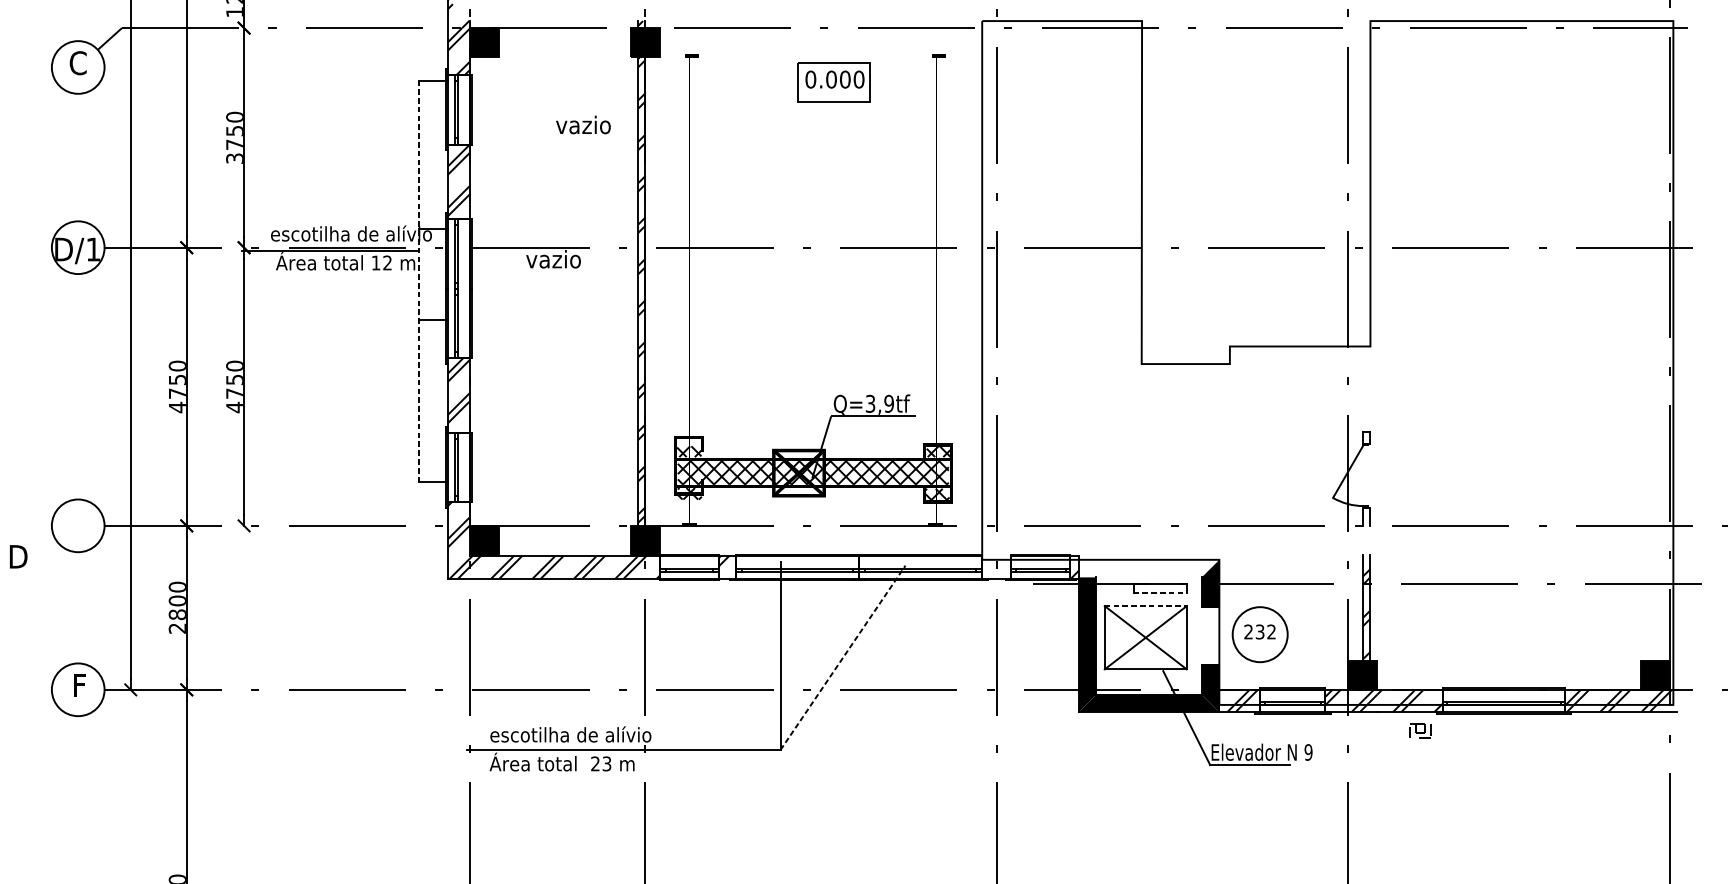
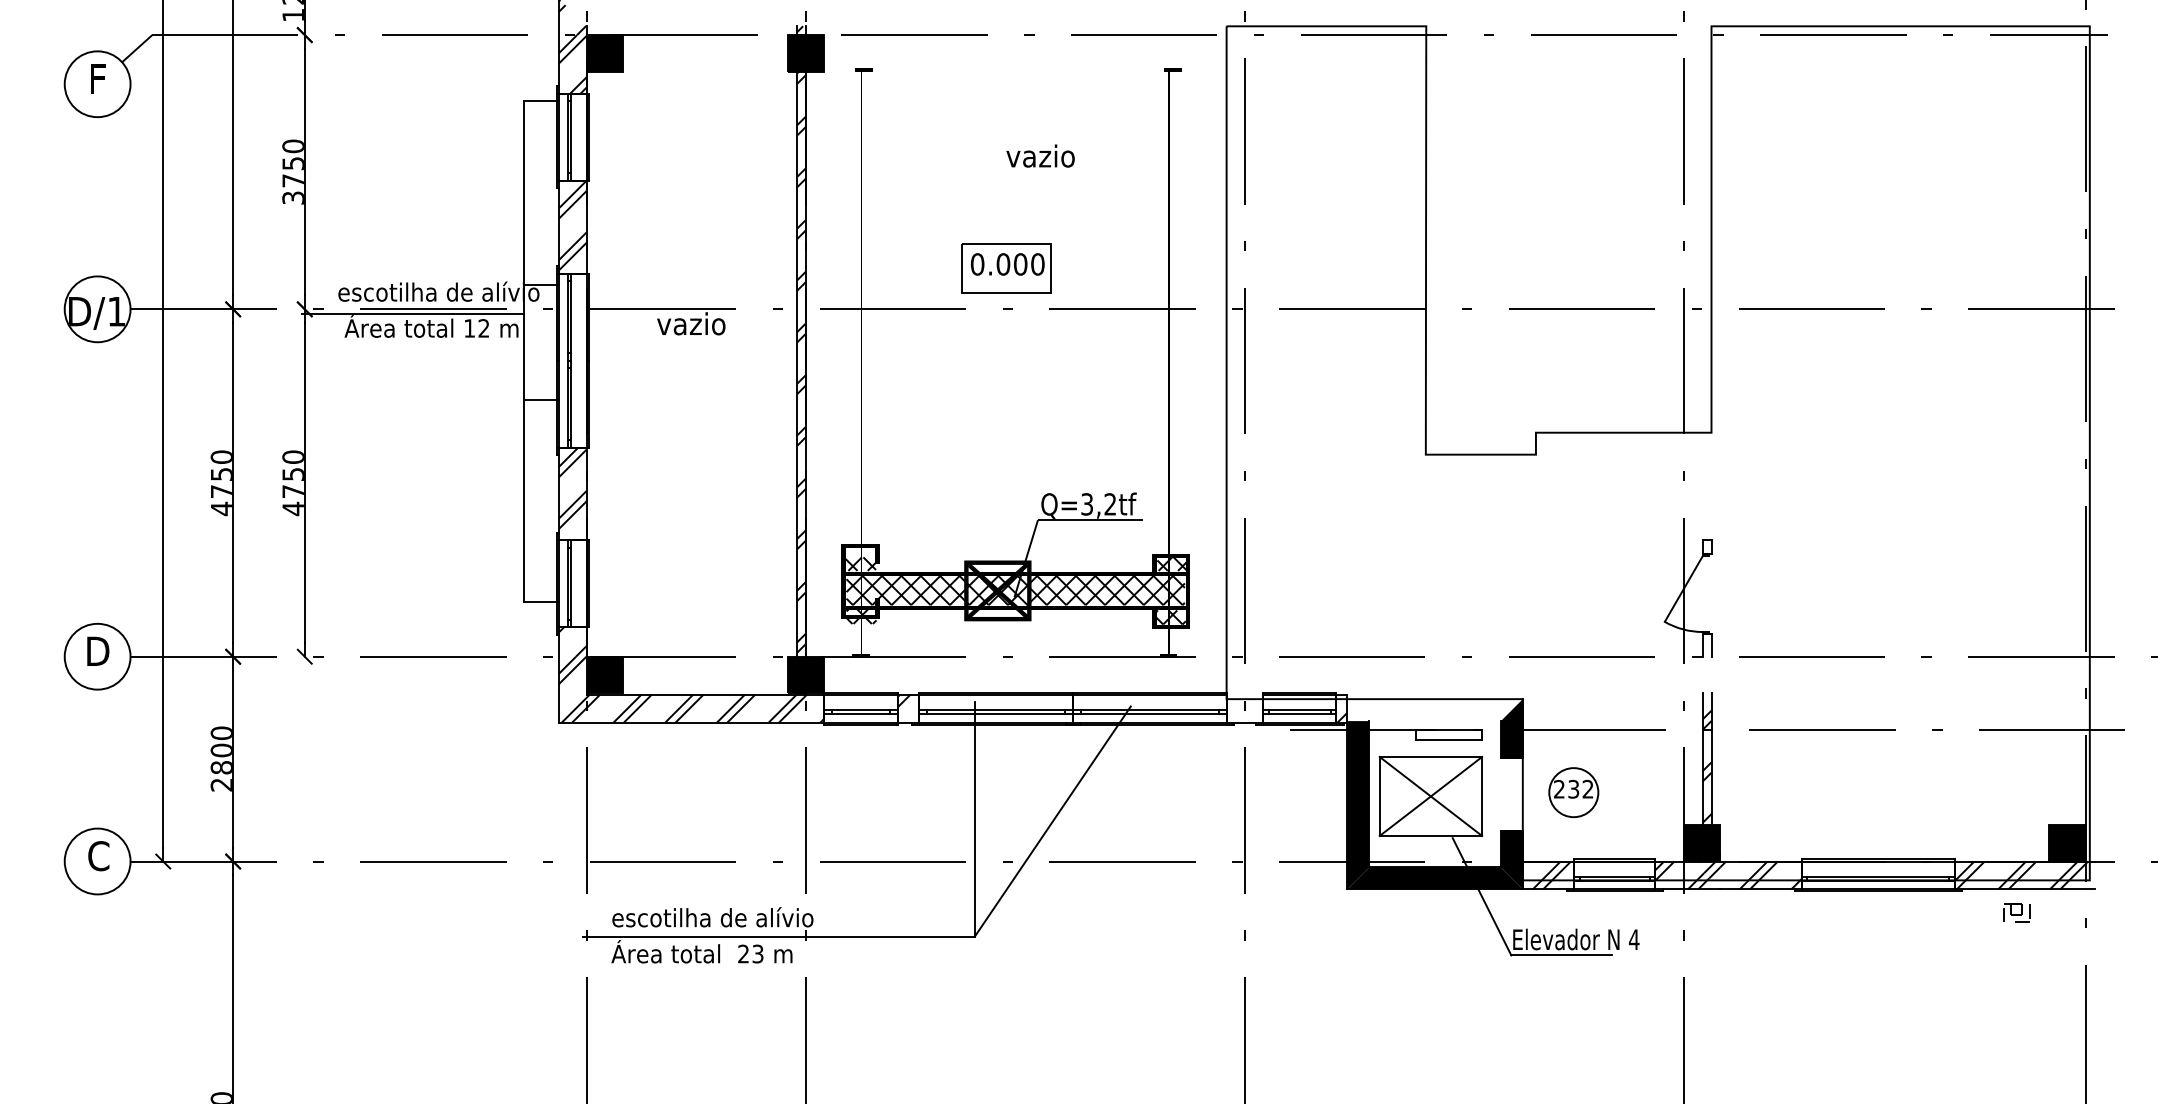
text: (78, 62) -> (97, 78), C -> F
part: (833, 82) -> (1006, 268), moved
text: (583, 124) -> (1040, 155), moved
line: (419, 281) -> (523, 351), dashed -> solid
text: (889, 403) -> (1110, 504), Q=3,9tf -> Q=3,2tf
text: (18, 556) -> (98, 650), moved
line: (1160, 592) -> (1449, 739), dashed -> solid
line: (1146, 605) -> (1431, 756), dashed -> solid
circle: (1259, 634) -> (1573, 792), size x0.71
line: (843, 657) -> (1053, 821), dashed -> solid
text: (78, 685) -> (98, 856), F -> C
part: (1420, 730) -> (2016, 912), moved
text: (1307, 752) -> (1633, 939), 9 -> 4

